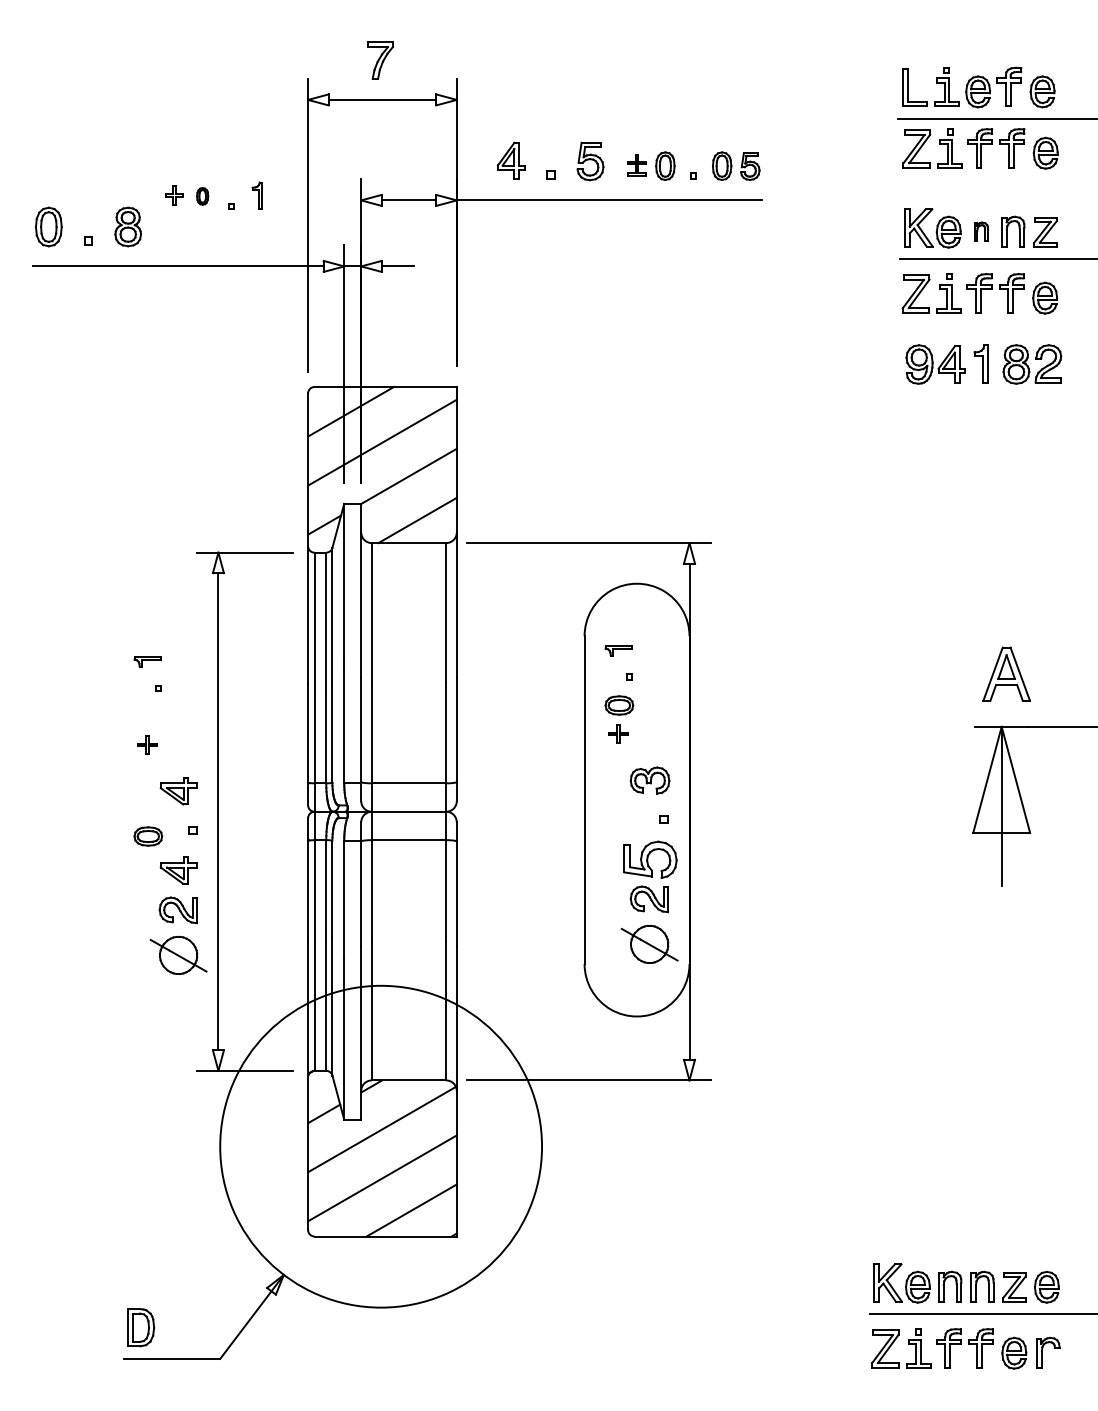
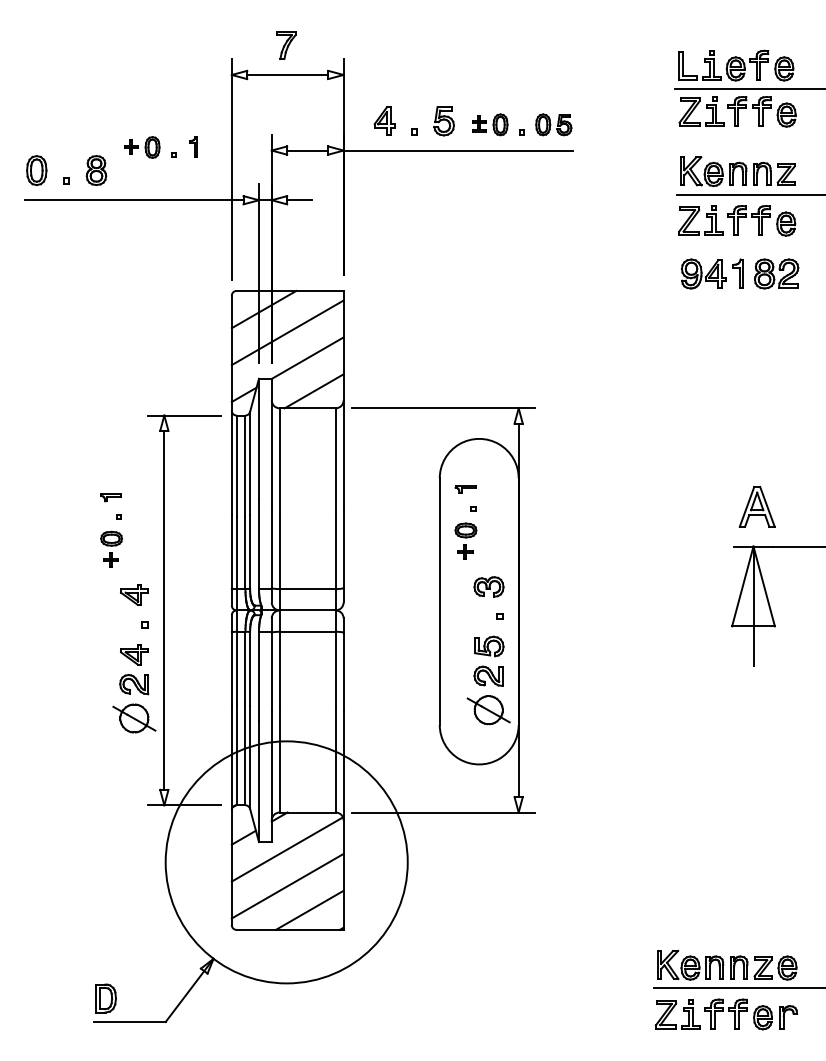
part: (202, 196) -> (152, 147), size x1.67
part: (981, 231) -> (738, 173), size x1.67
part: (148, 836) -> (111, 538), moved
part: (650, 859) -> (489, 646), size x0.71

